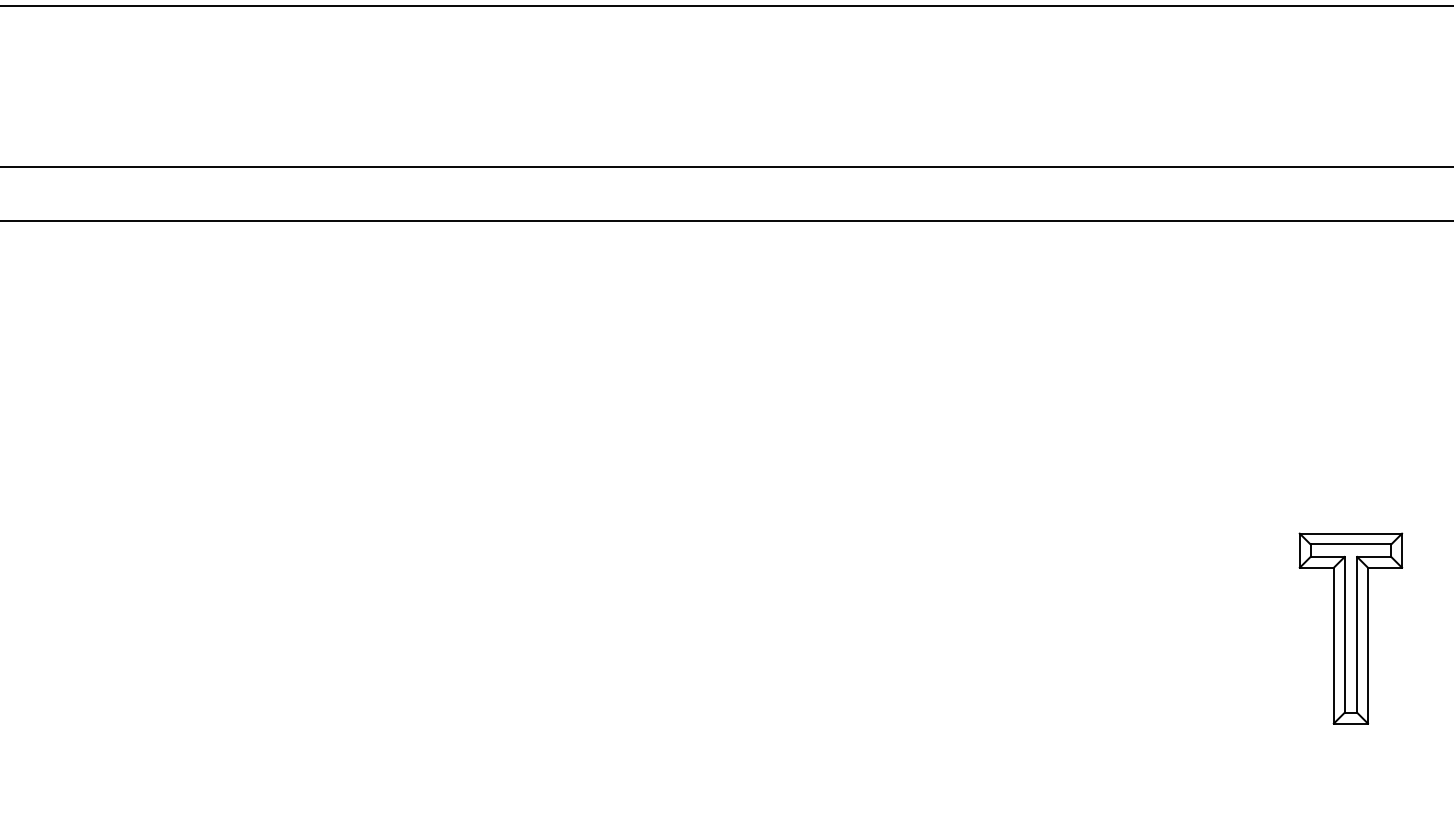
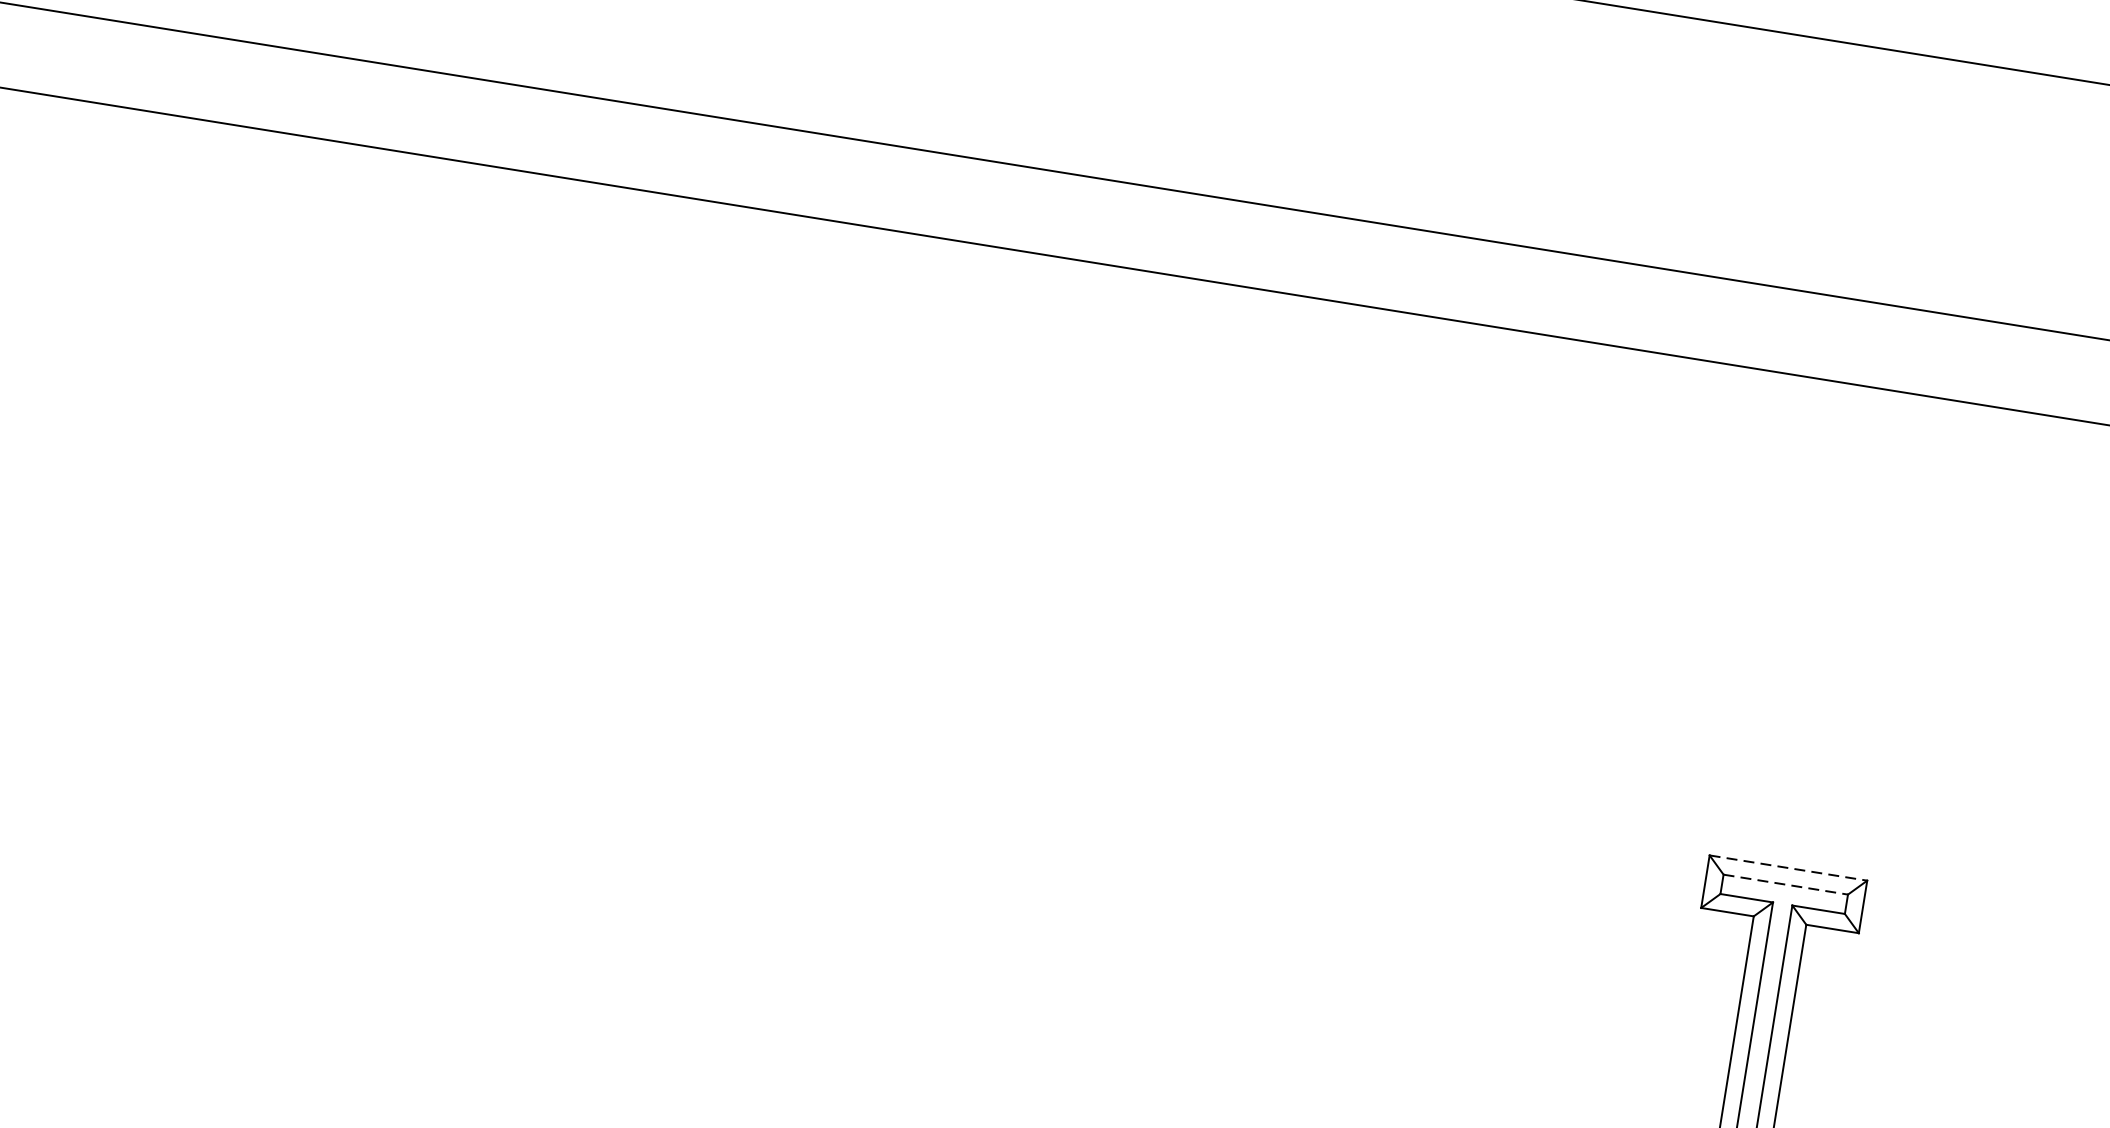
line: (1351, 533) -> (1789, 867), solid -> dashed
line: (1351, 544) -> (1786, 884), solid -> dashed

